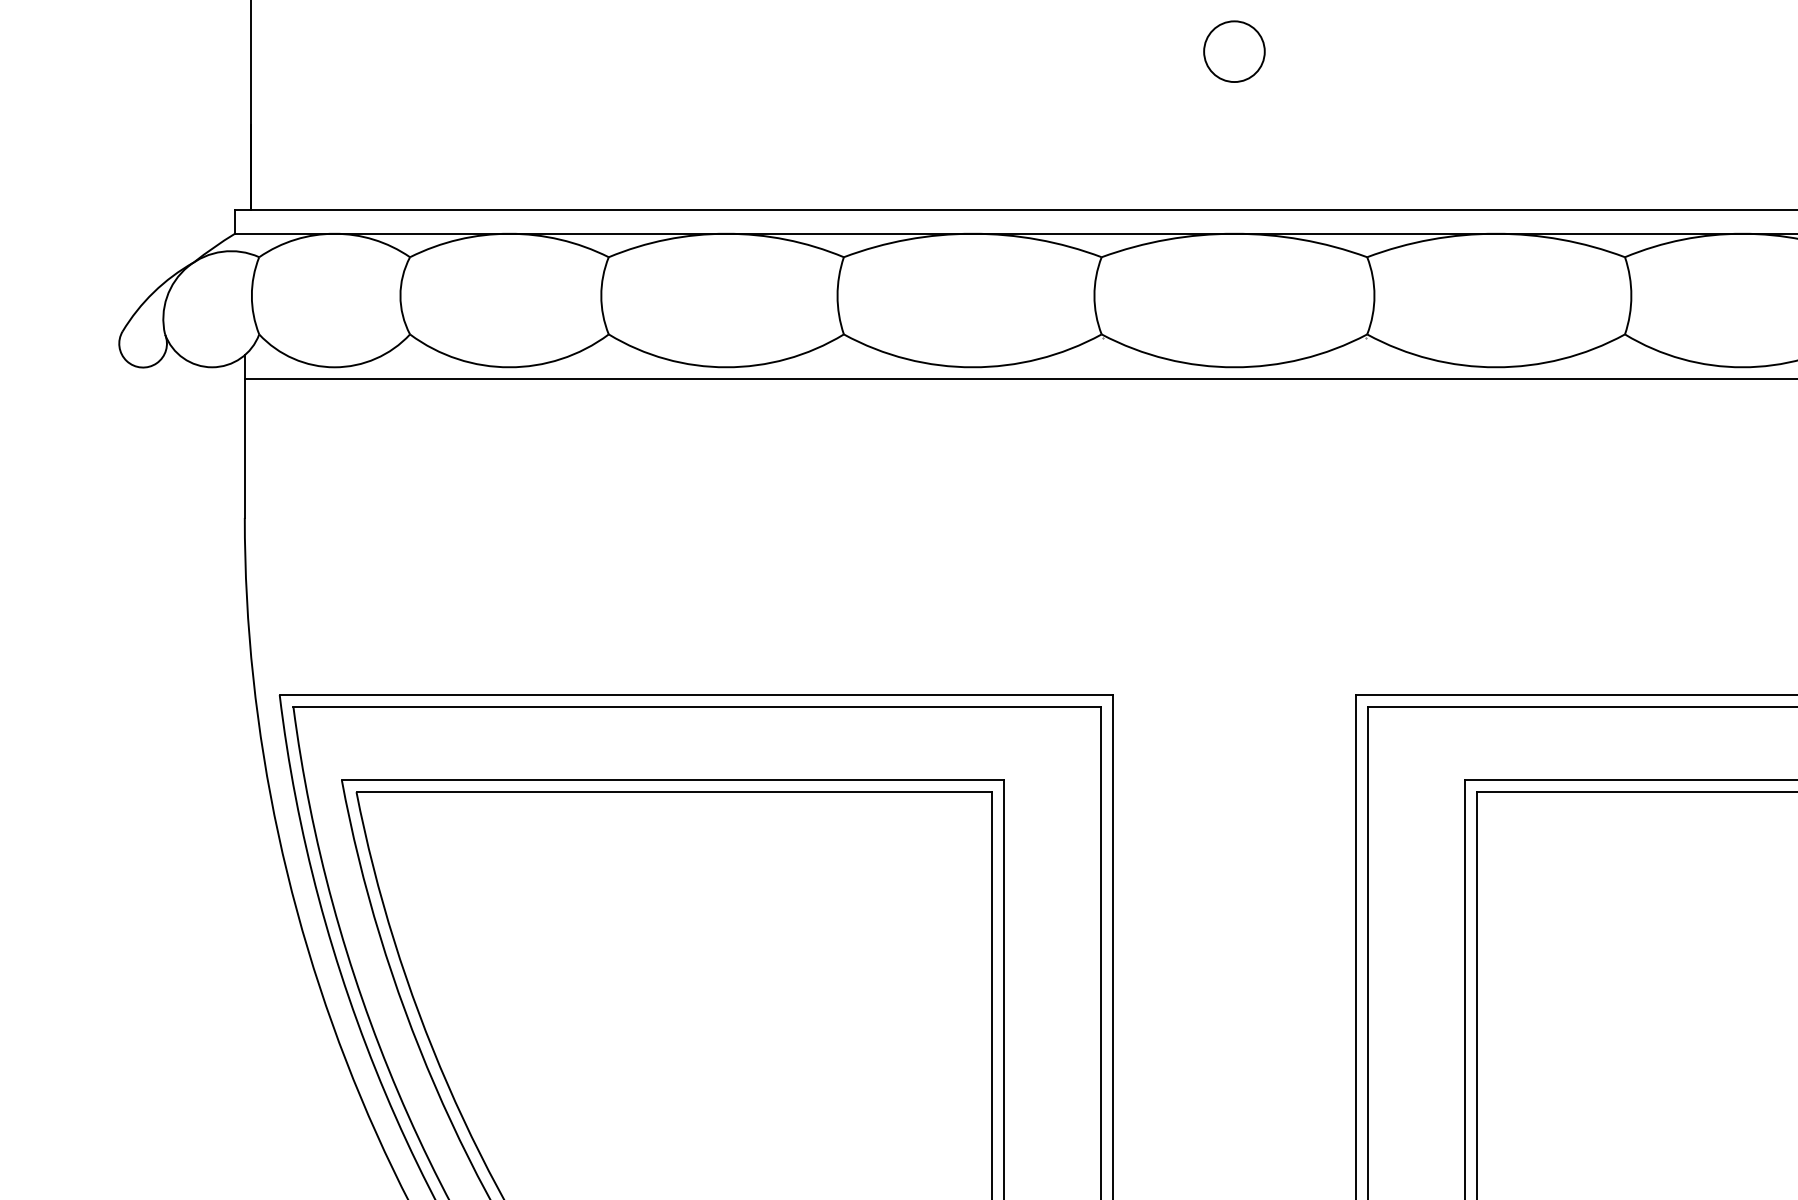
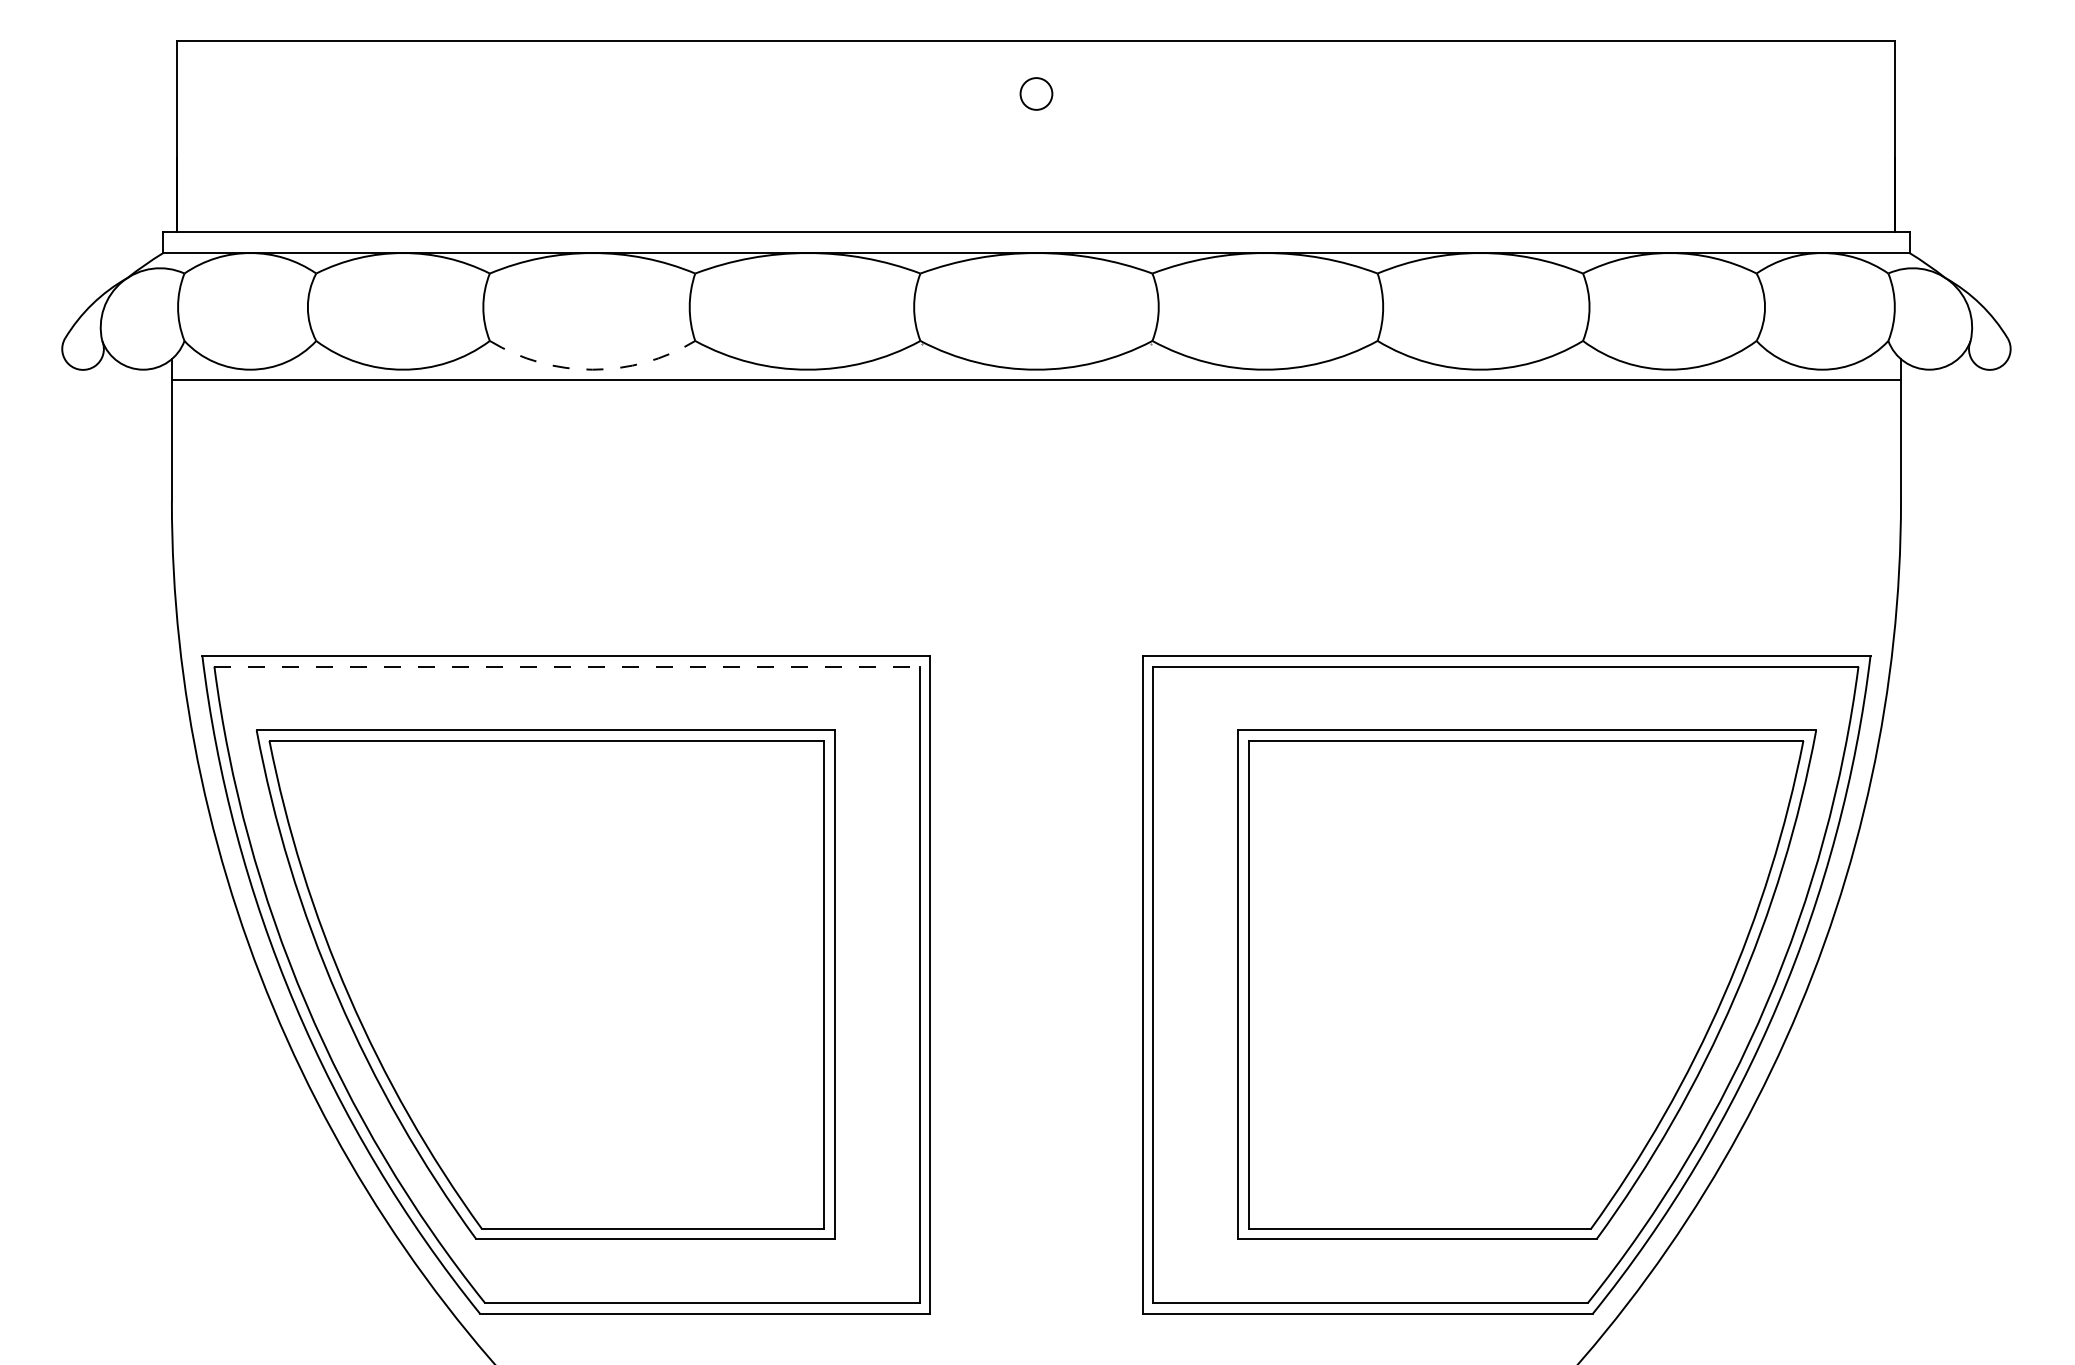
circle: (1234, 51) -> (1036, 93), size x0.6
arc: (726, 367) -> (592, 369), solid -> dashed
line: (697, 707) -> (567, 666), solid -> dashed

